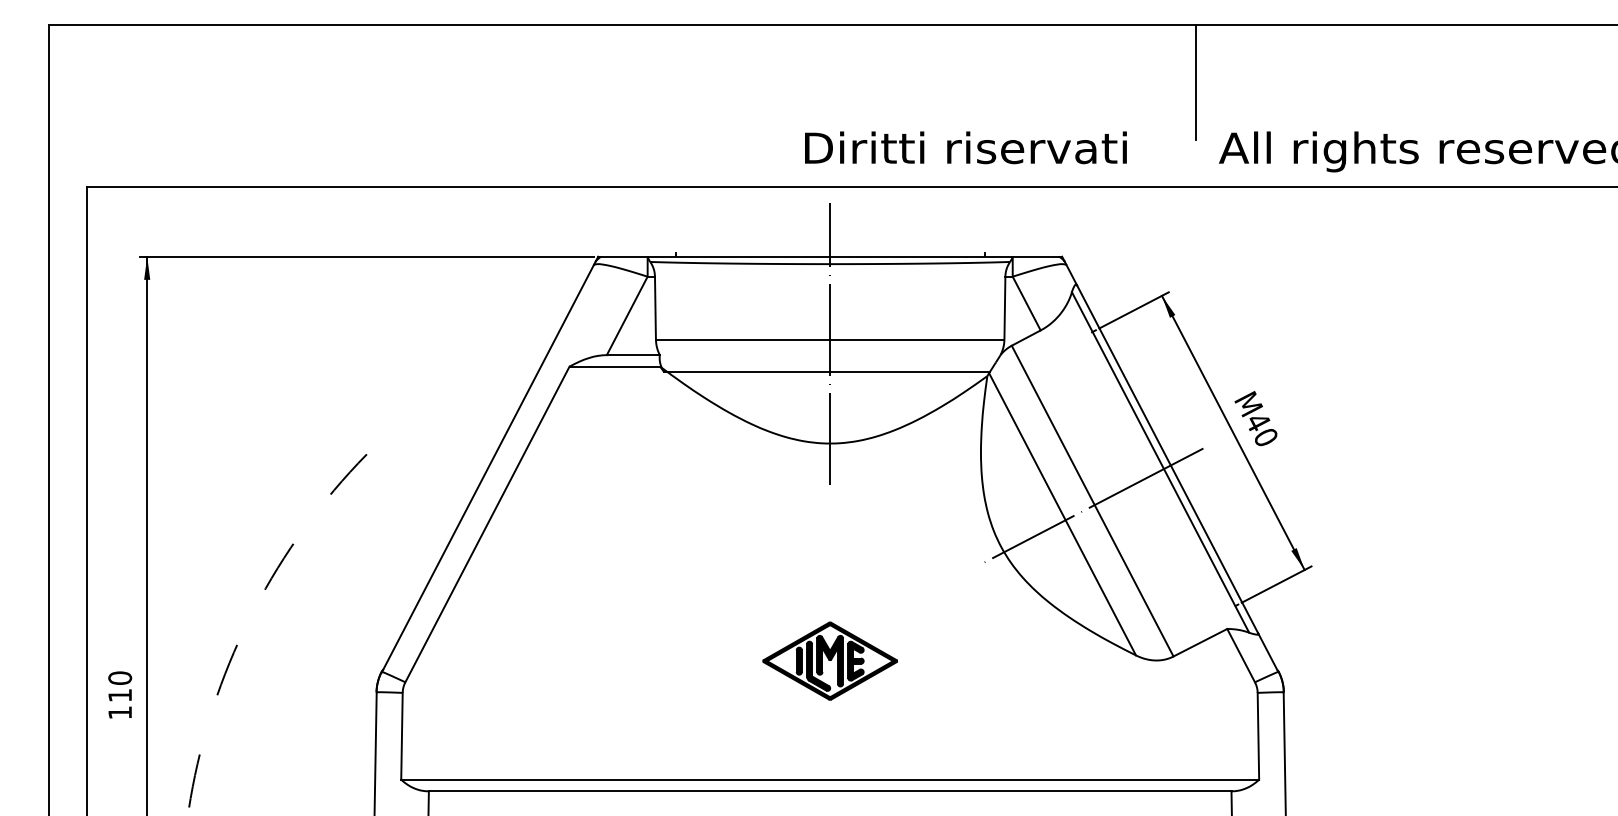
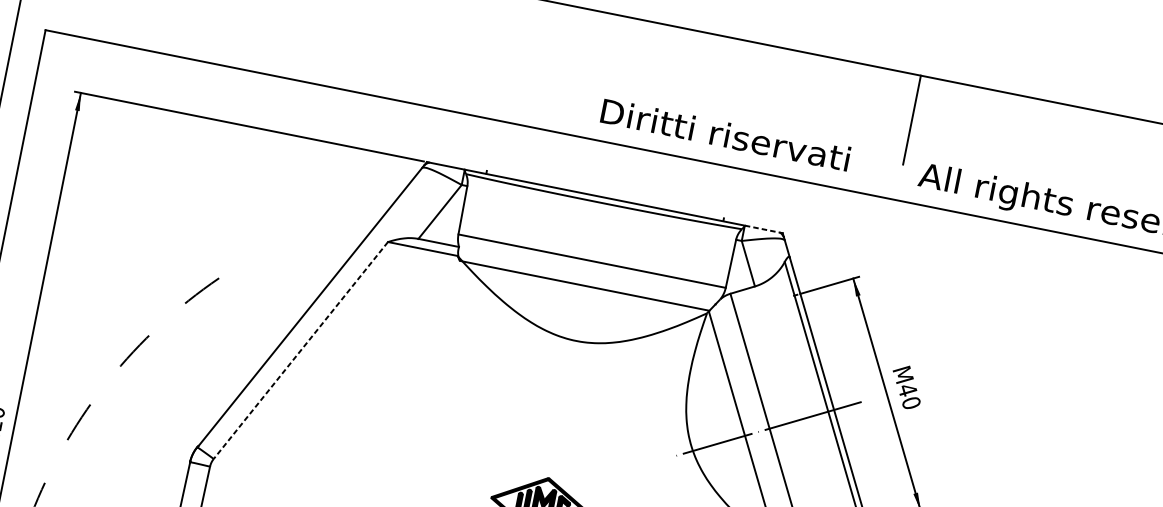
line: (1036, 256) -> (763, 229), solid -> dashed
line: (830, 344) -> (591, 265), removed
line: (487, 524) -> (300, 350), solid -> dashed

